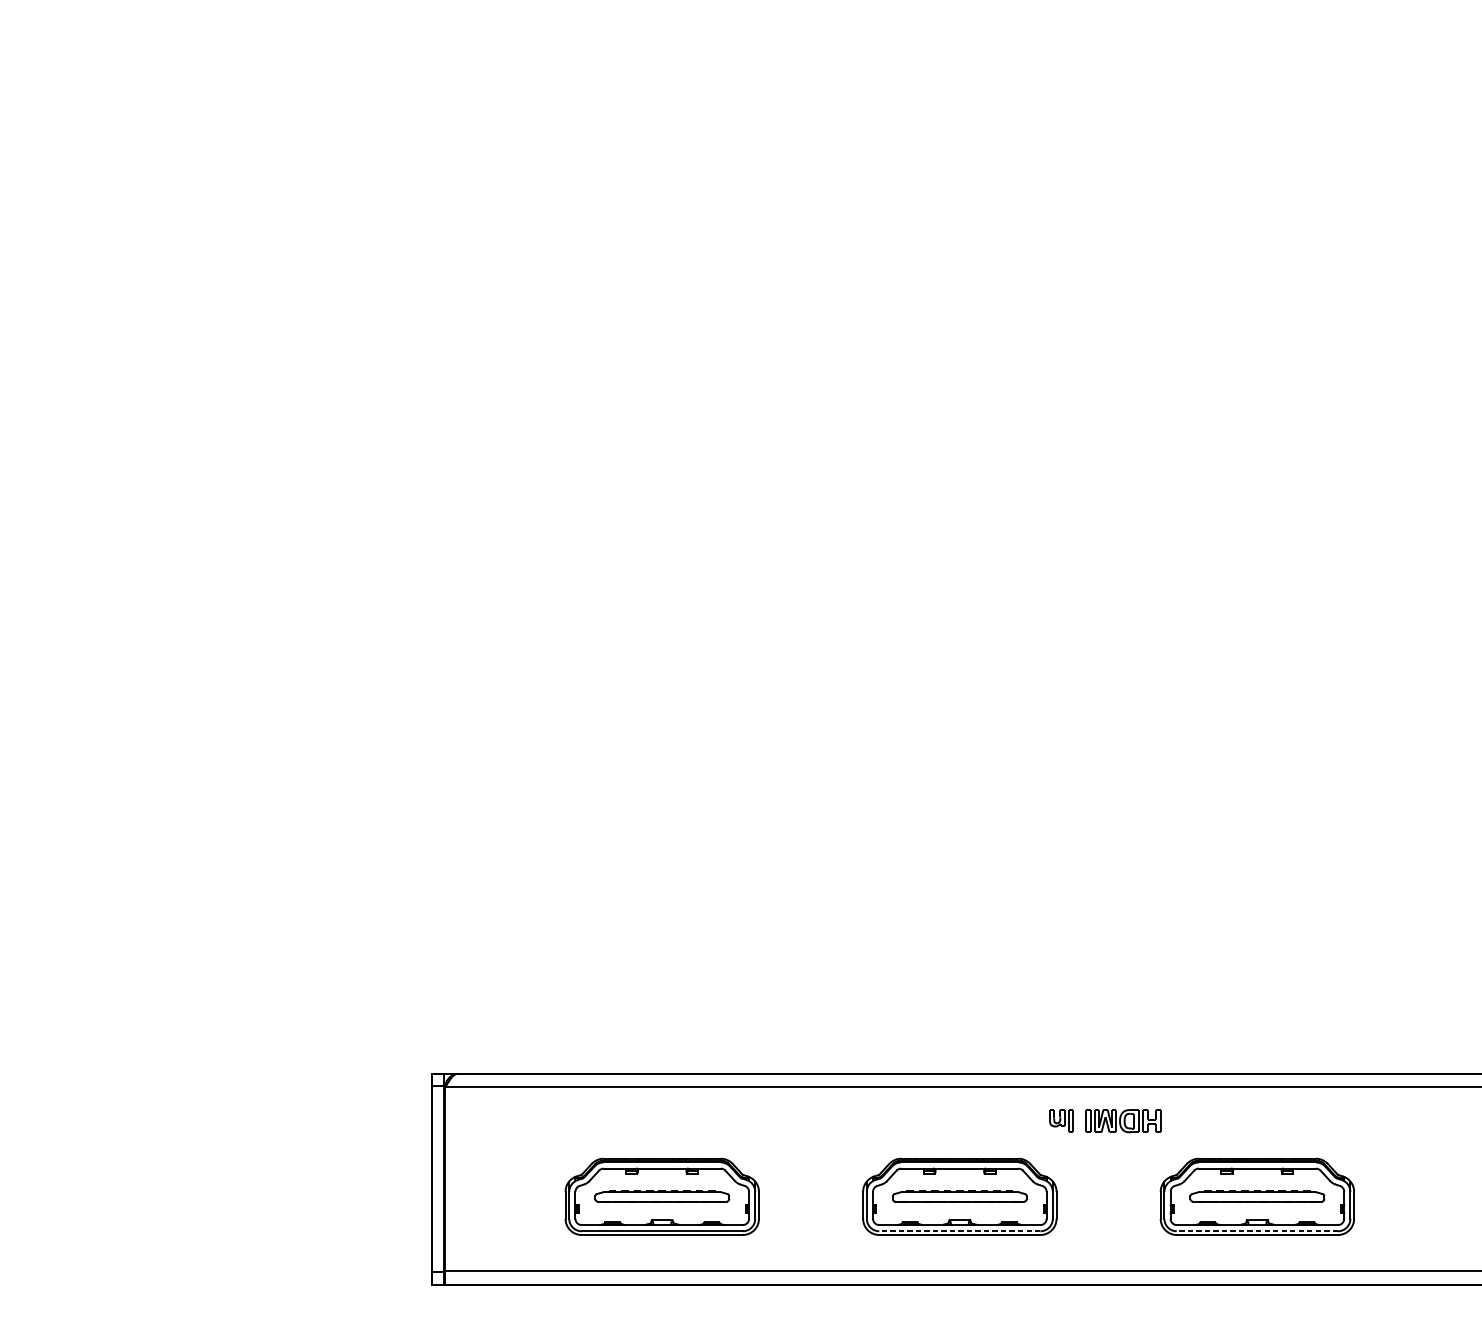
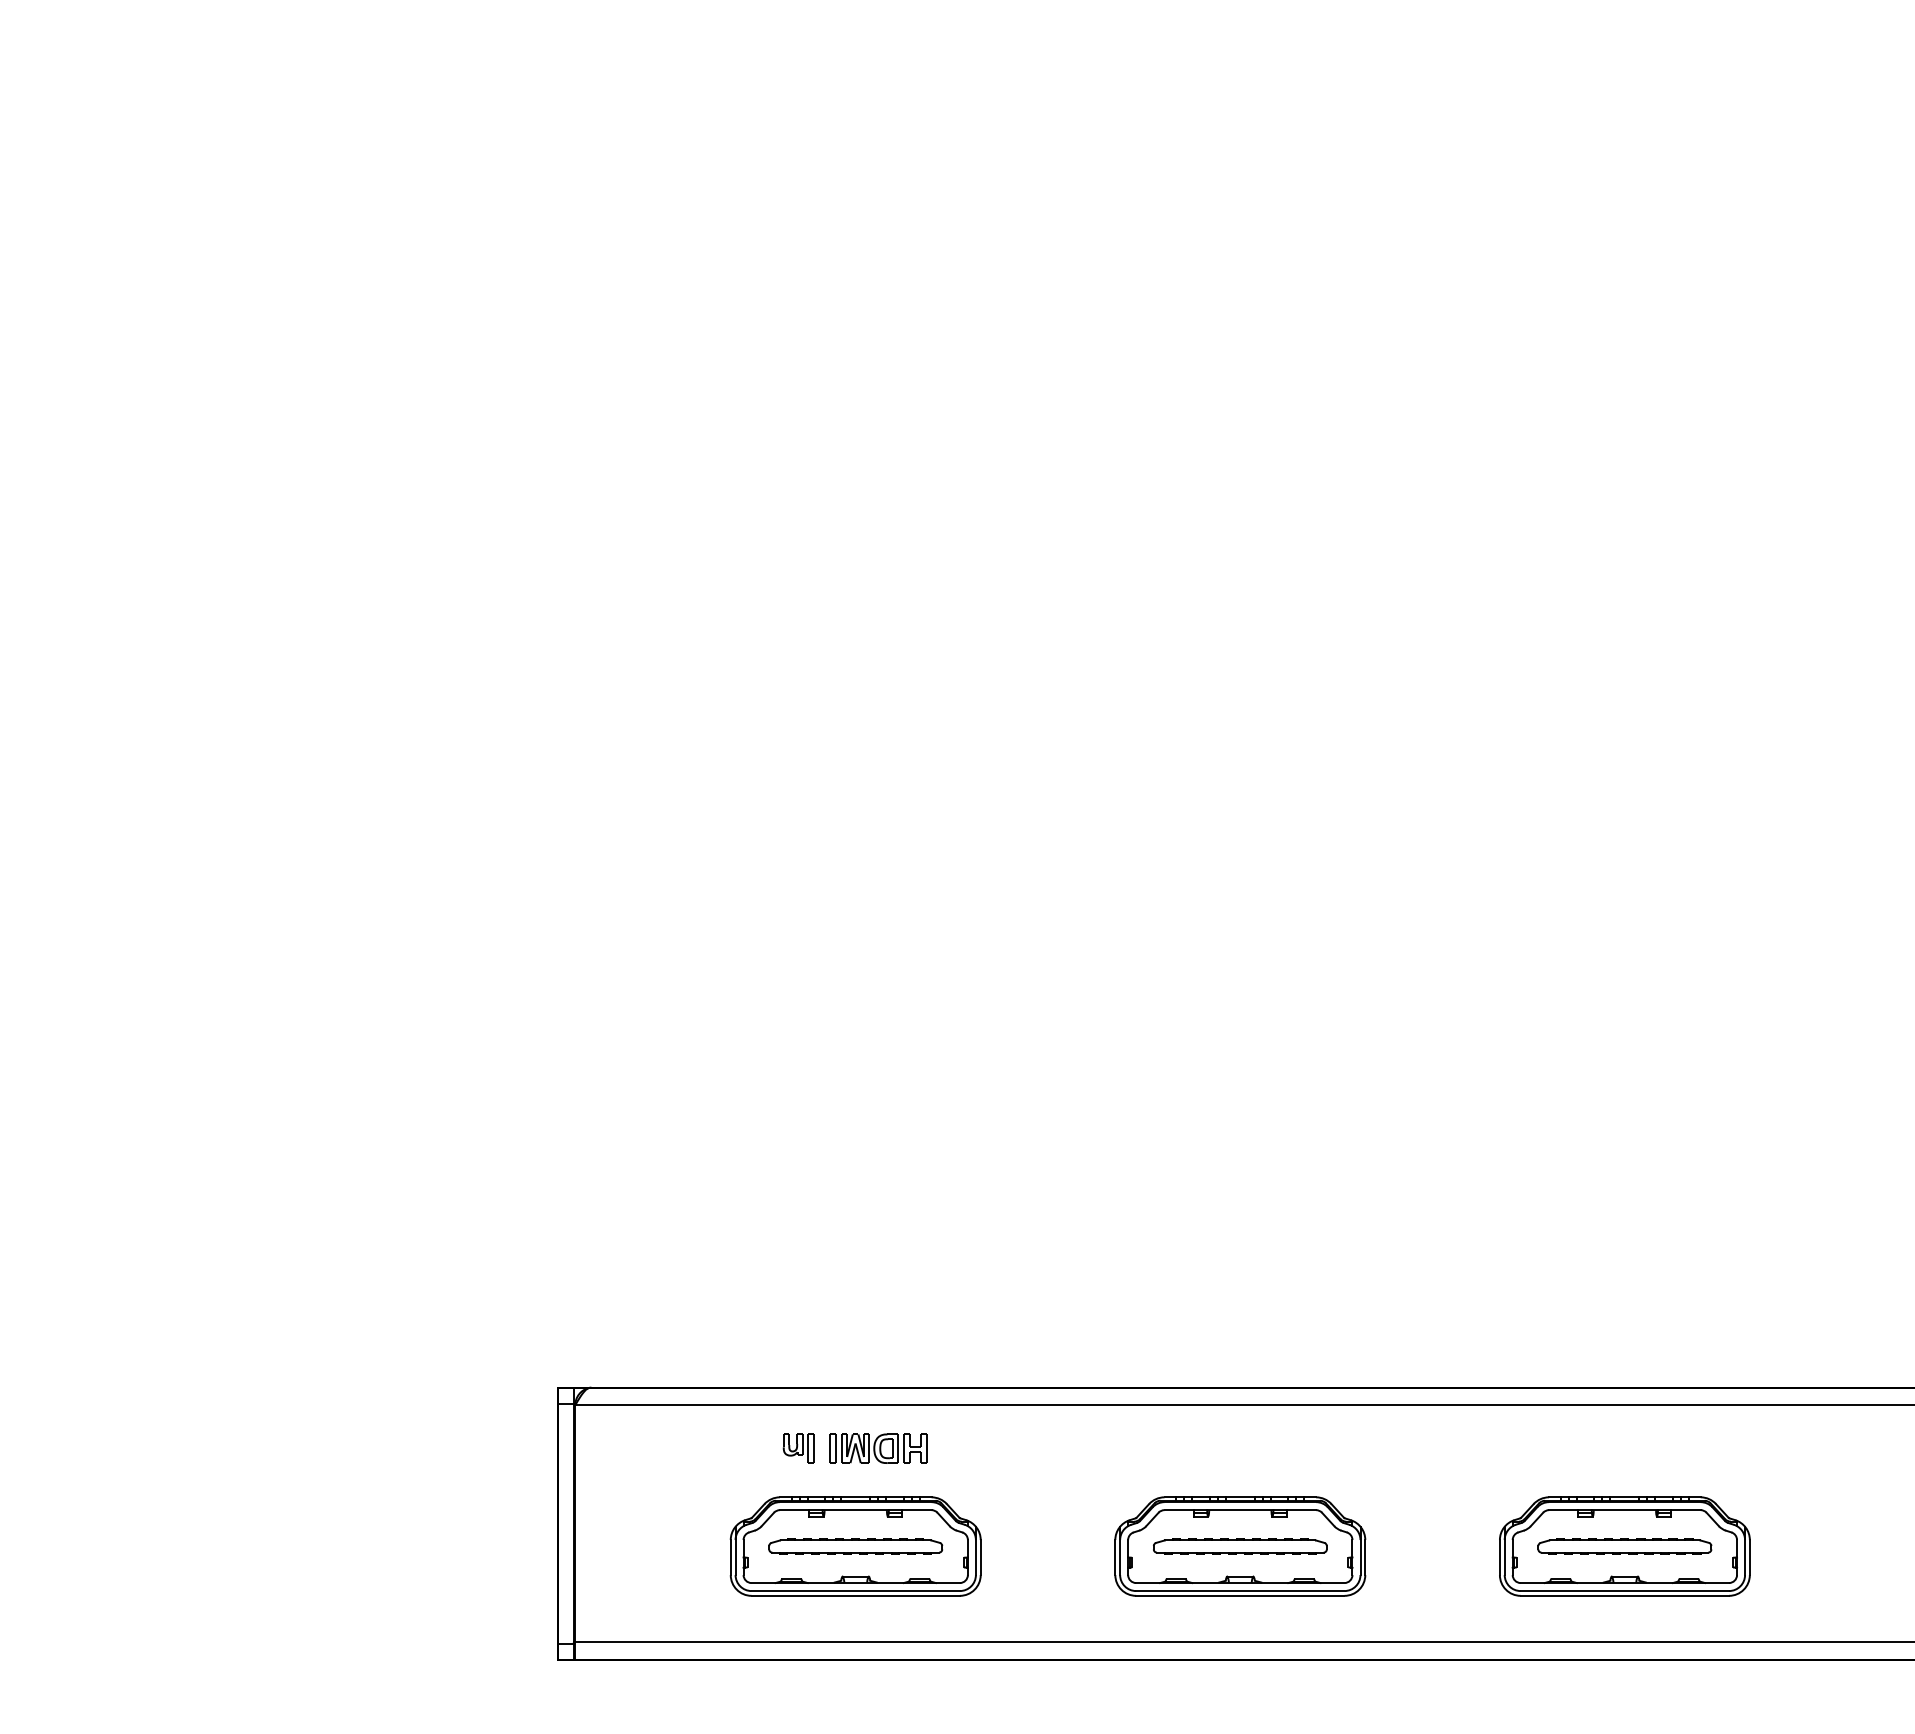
part: (1104, 1120) -> (854, 1448), moved
line: (959, 1231) -> (1239, 1591), dashed -> solid
line: (1257, 1231) -> (1624, 1591), dashed -> solid

